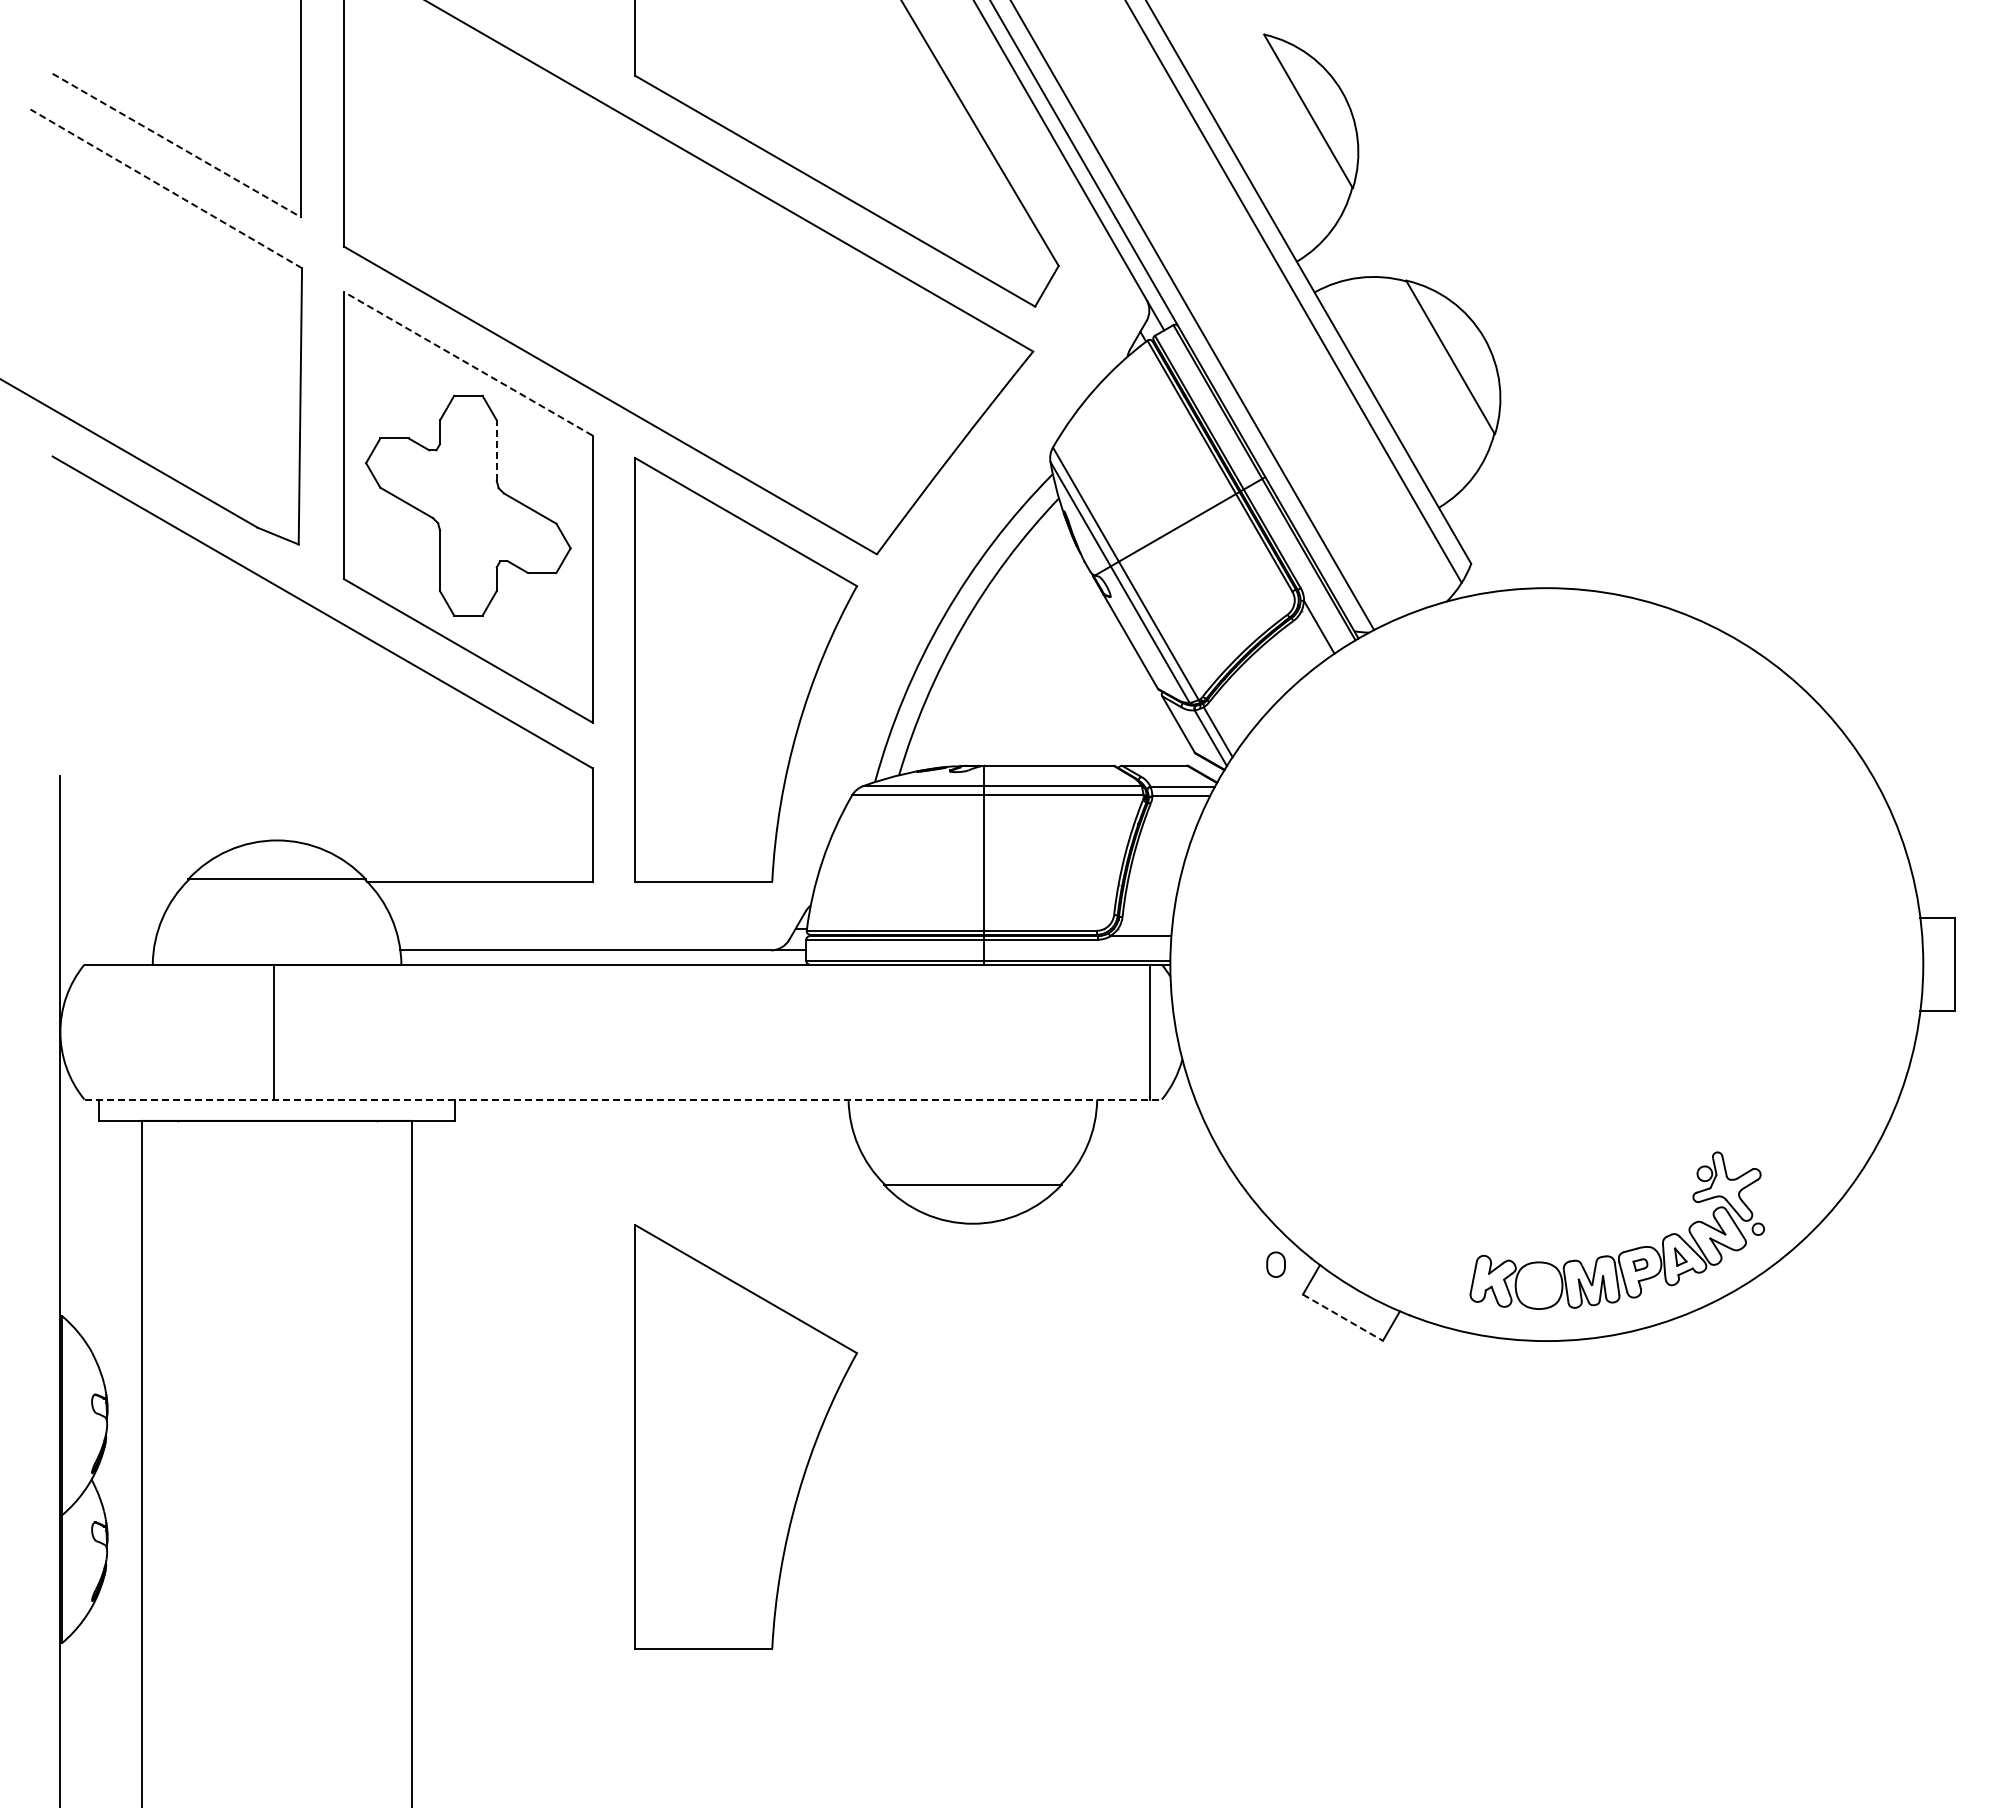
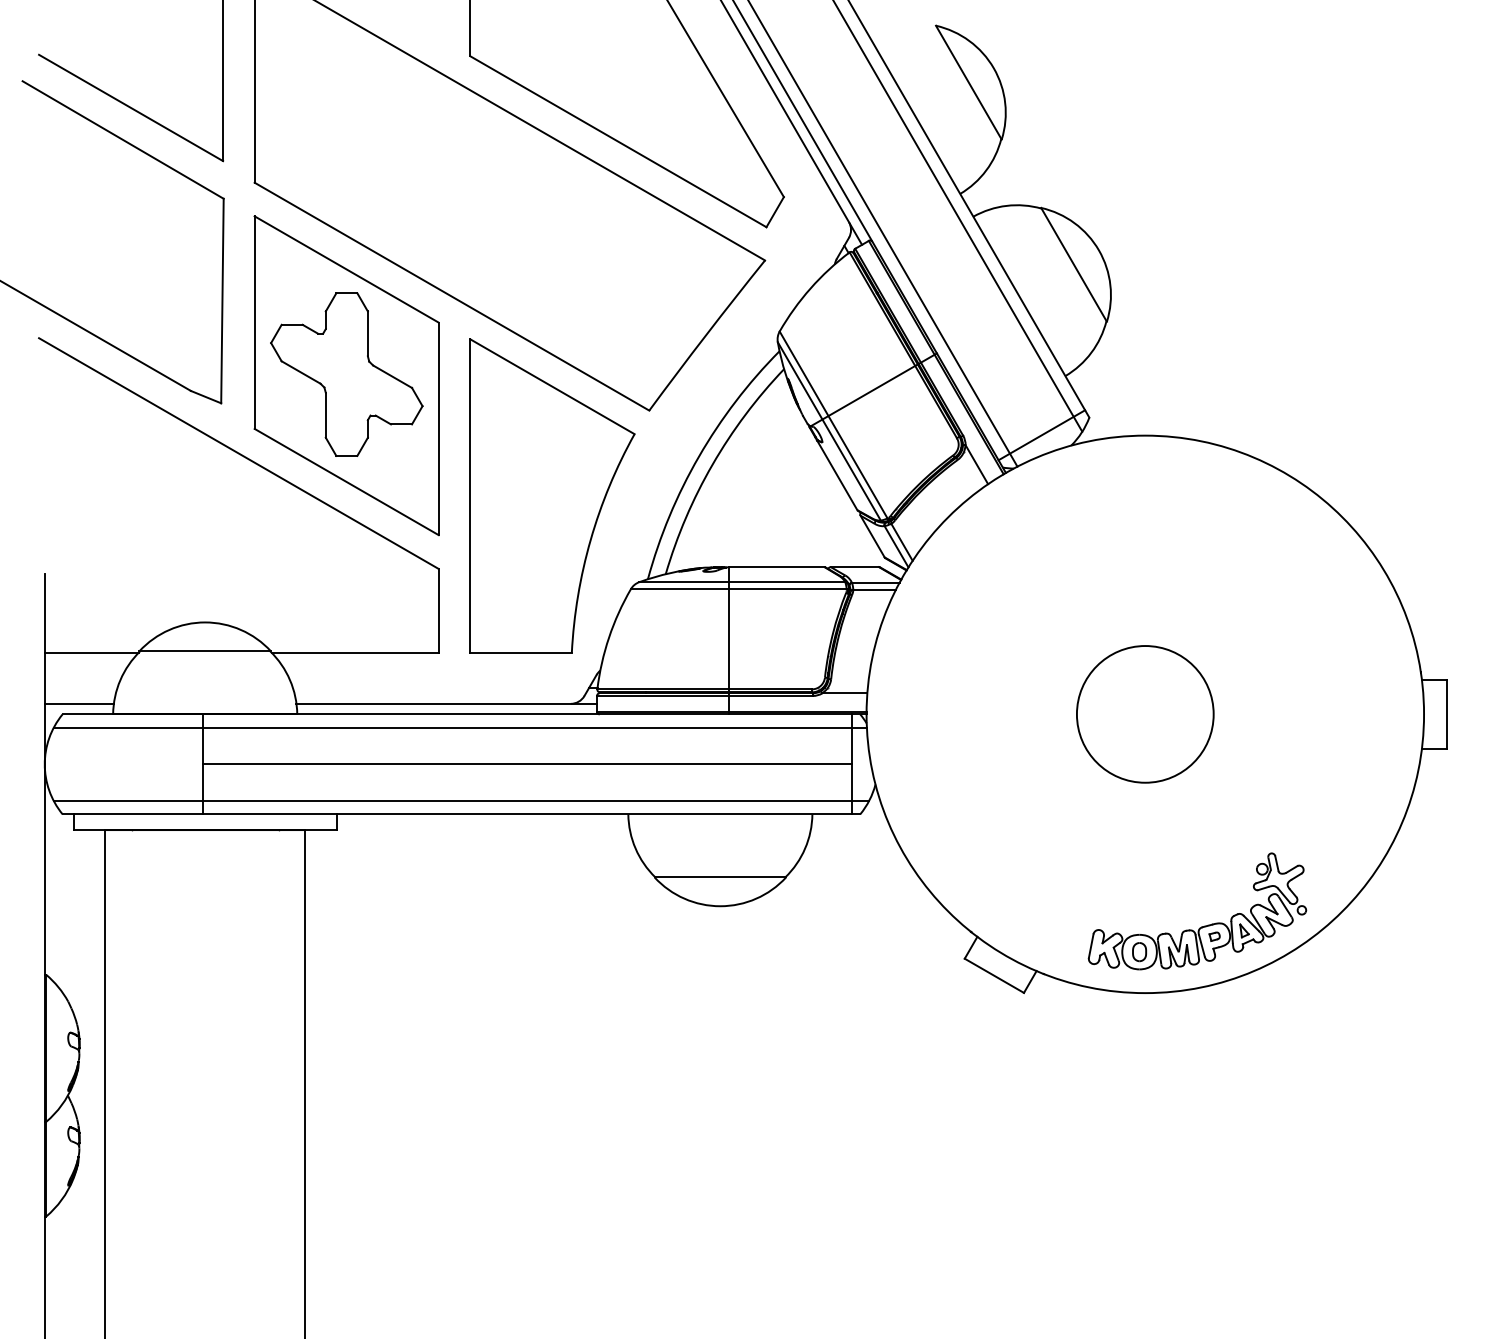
line: (176, 145) -> (130, 107), dashed -> solid
line: (165, 188) -> (122, 139), dashed -> solid
line: (468, 363) -> (346, 269), dashed -> solid
line: (496, 450) -> (367, 333), dashed -> solid
line: (1406, 587) -> (1041, 435), added
line: (123, 881) -> (91, 652), added
line: (106, 950) -> (78, 703), added
circle: (1546, 964) -> (1145, 714), added
line: (621, 982) -> (460, 727), added
line: (711, 1032) -> (526, 764), added
line: (622, 1081) -> (460, 800), added
line: (623, 1099) -> (461, 814), dashed -> solid
part: (1275, 1264) -> (1139, 951), moved
line: (1343, 1317) -> (994, 975), dashed -> solid
part: (745, 1436) -> (552, 1063), removed

